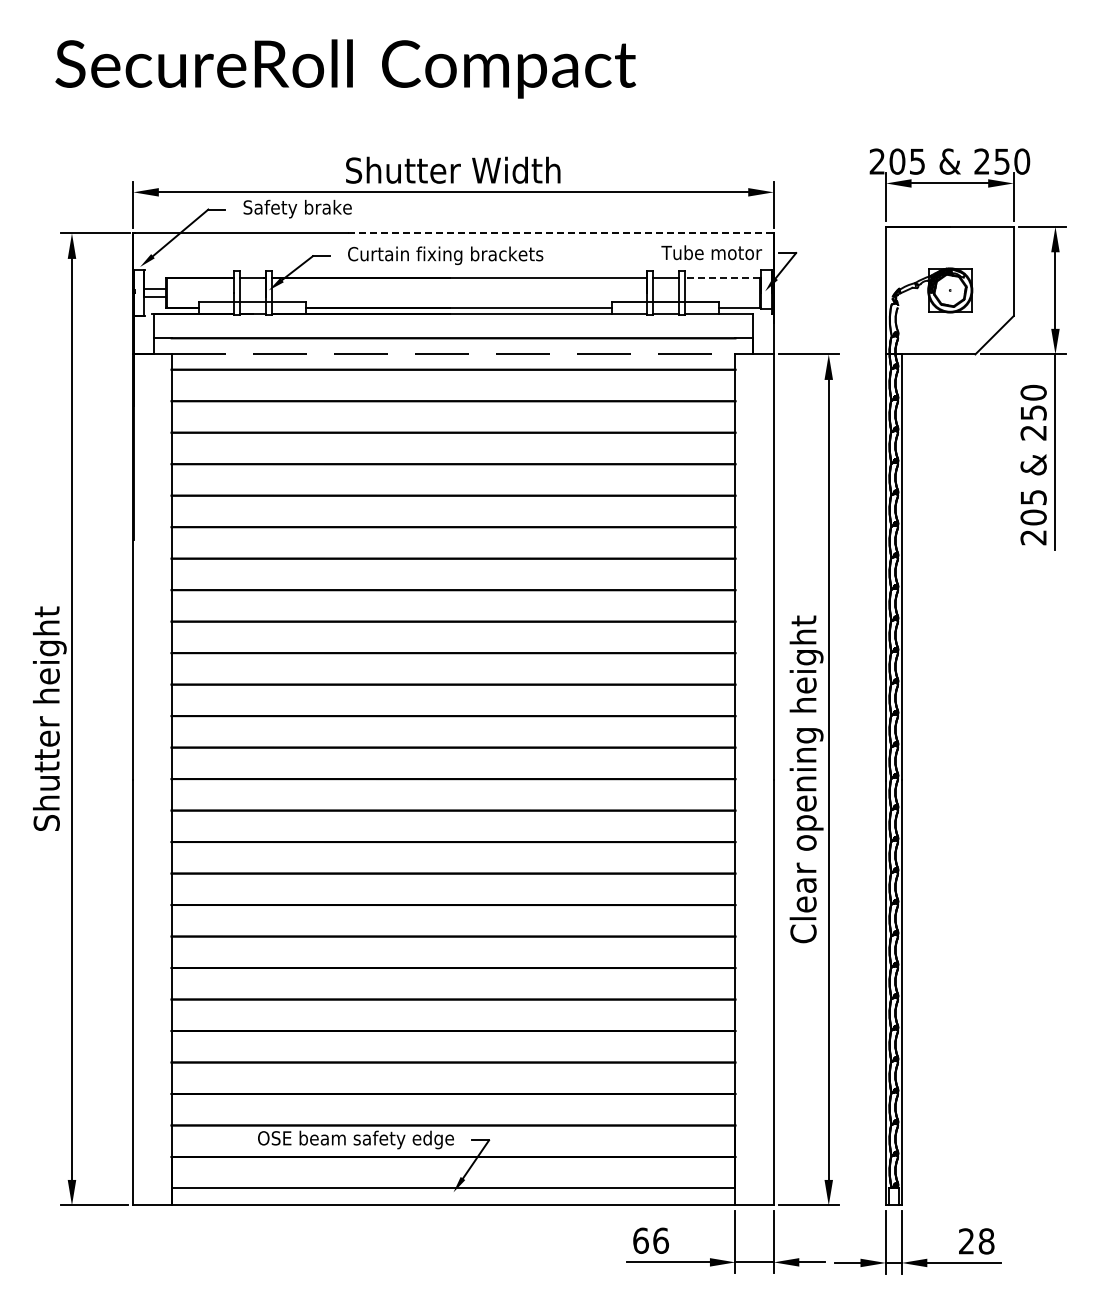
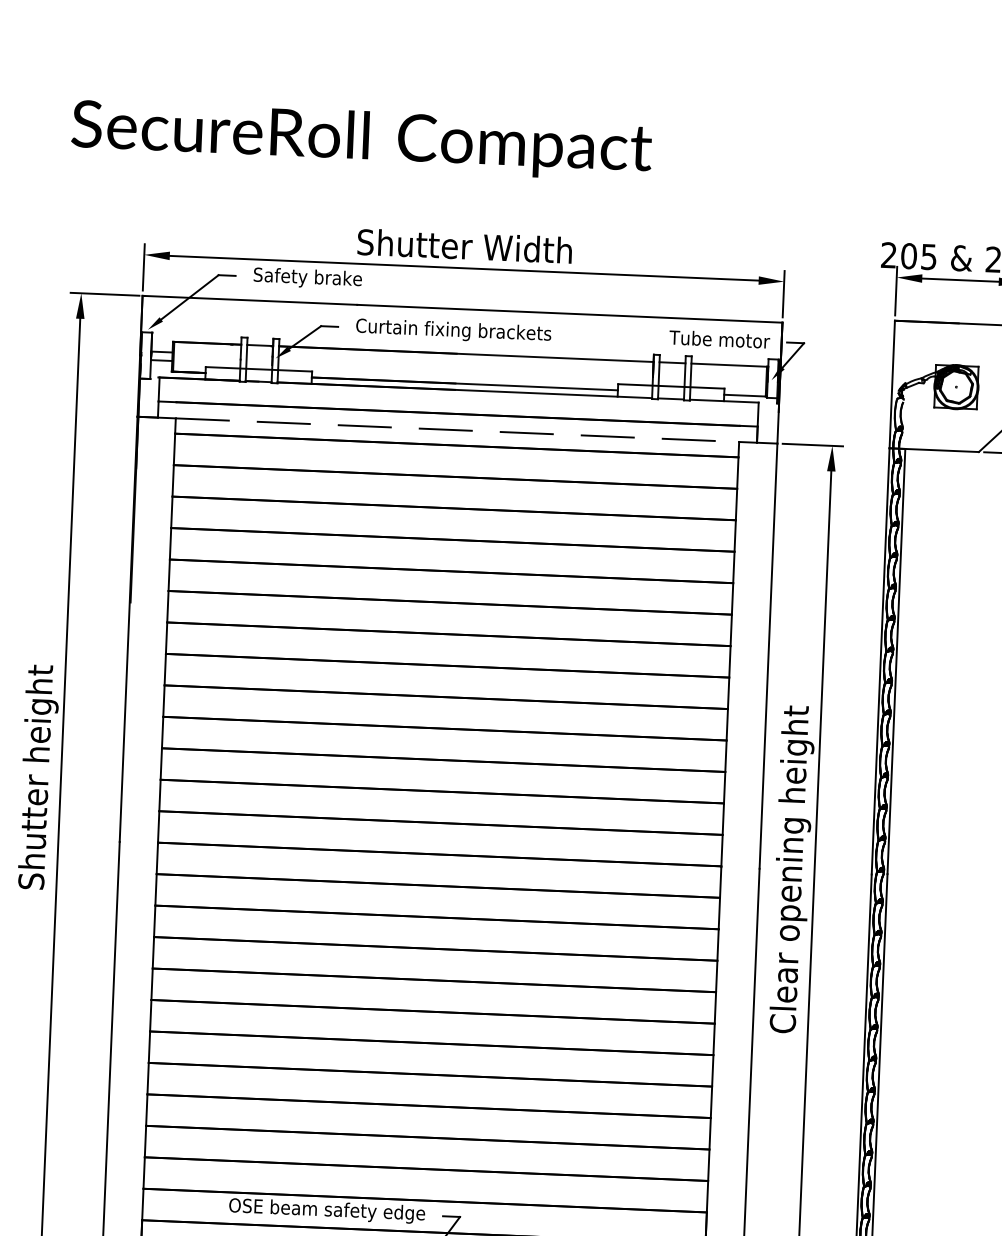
line: (560, 233) -> (569, 313), dashed -> solid
line: (722, 278) -> (729, 365), dashed -> solid

